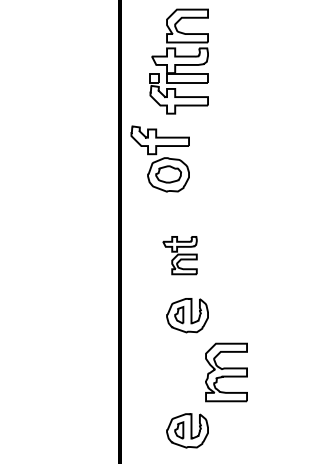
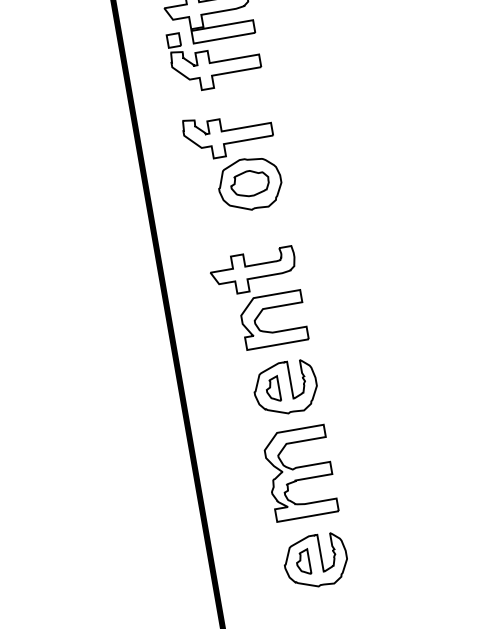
part: (159, 158) -> (232, 161), moved
part: (179, 255) -> (257, 299), size x1.67
part: (226, 372) -> (300, 473), moved

